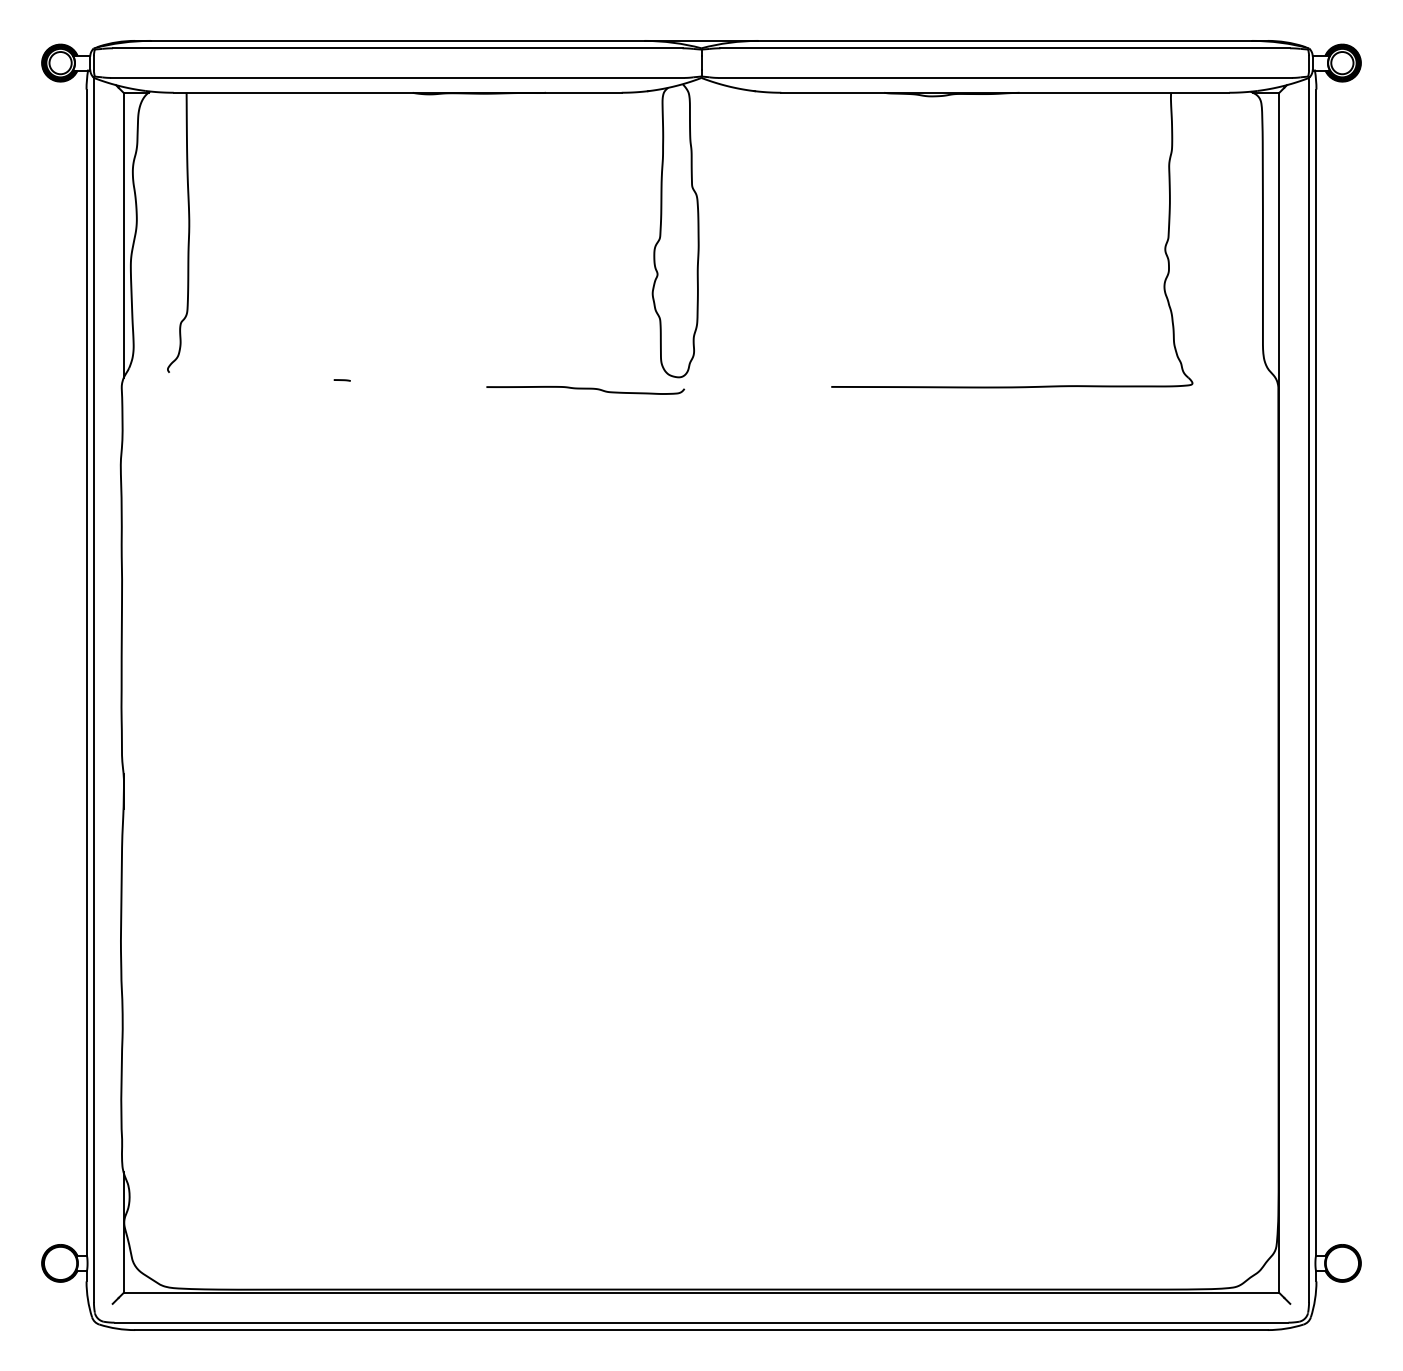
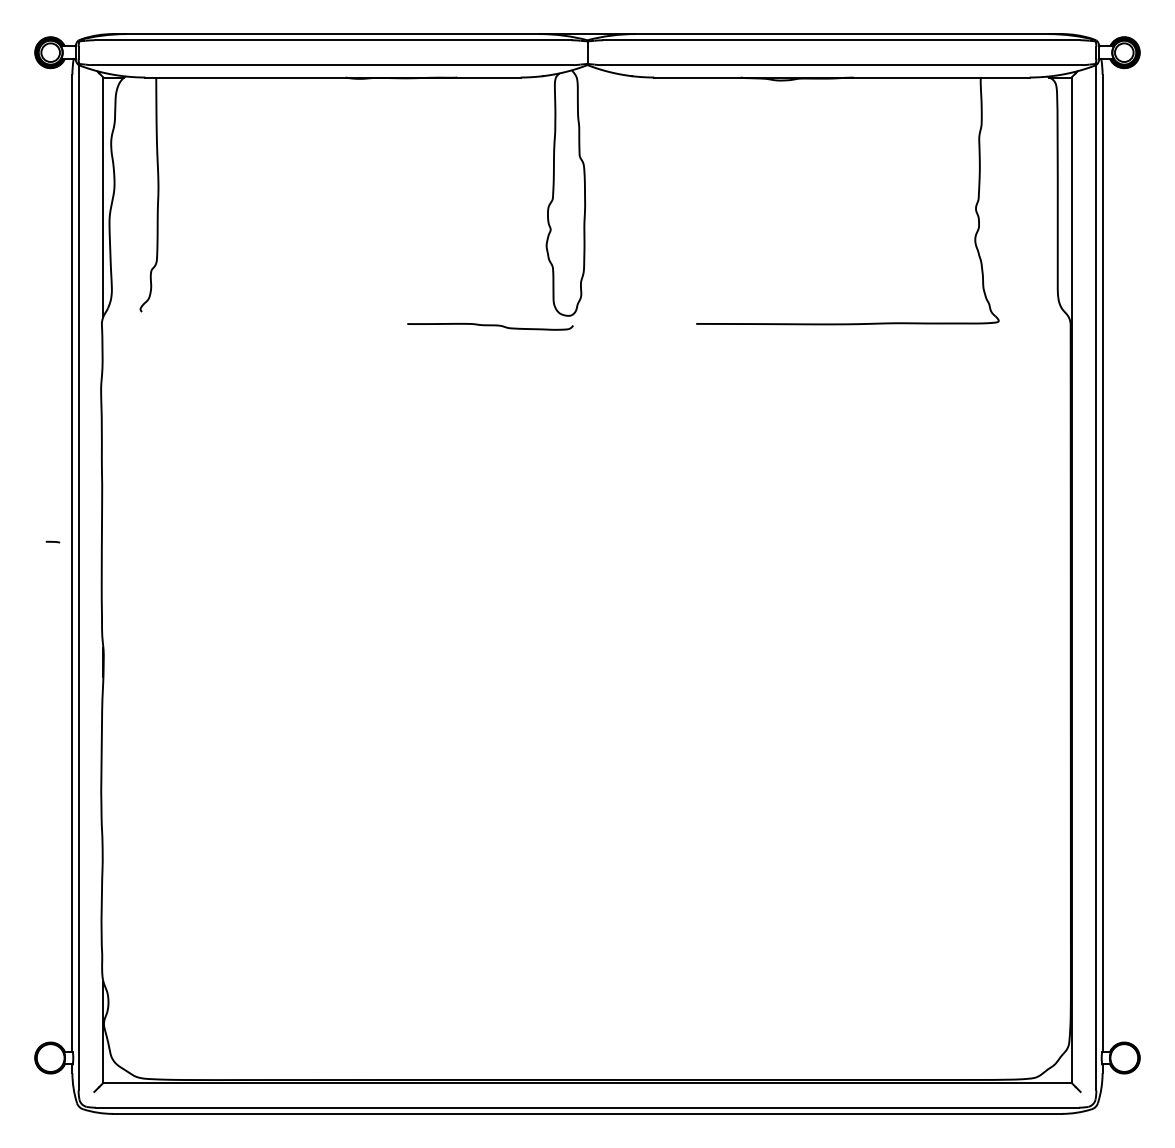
line: (341, 380) -> (52, 542), moved

